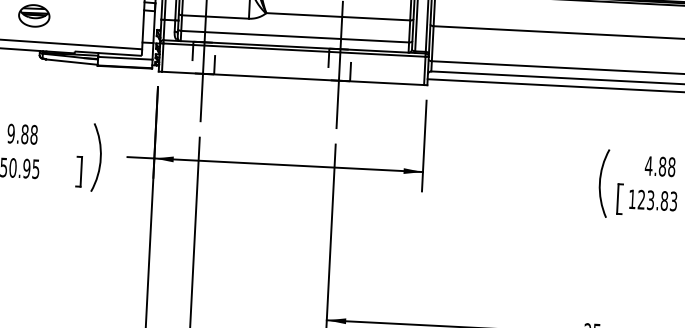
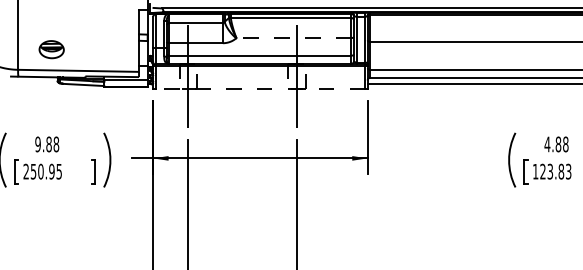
line: (337, 17) -> (293, 38), solid -> dashed
line: (293, 79) -> (260, 89), solid -> dashed

